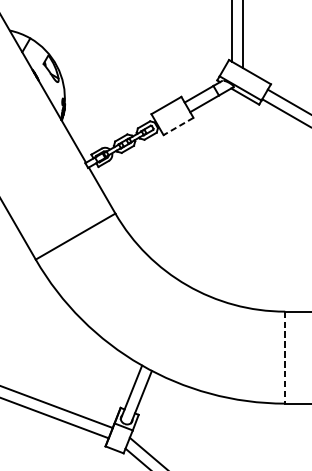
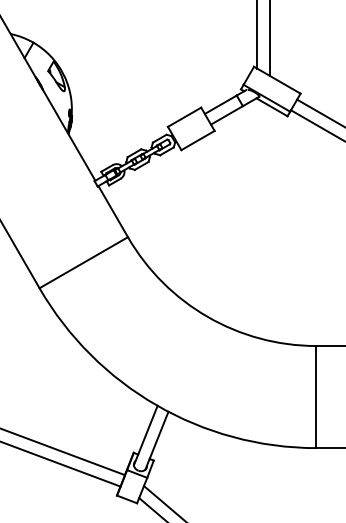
line: (178, 126) -> (197, 140), dashed -> solid
line: (285, 358) -> (316, 397), dashed -> solid

